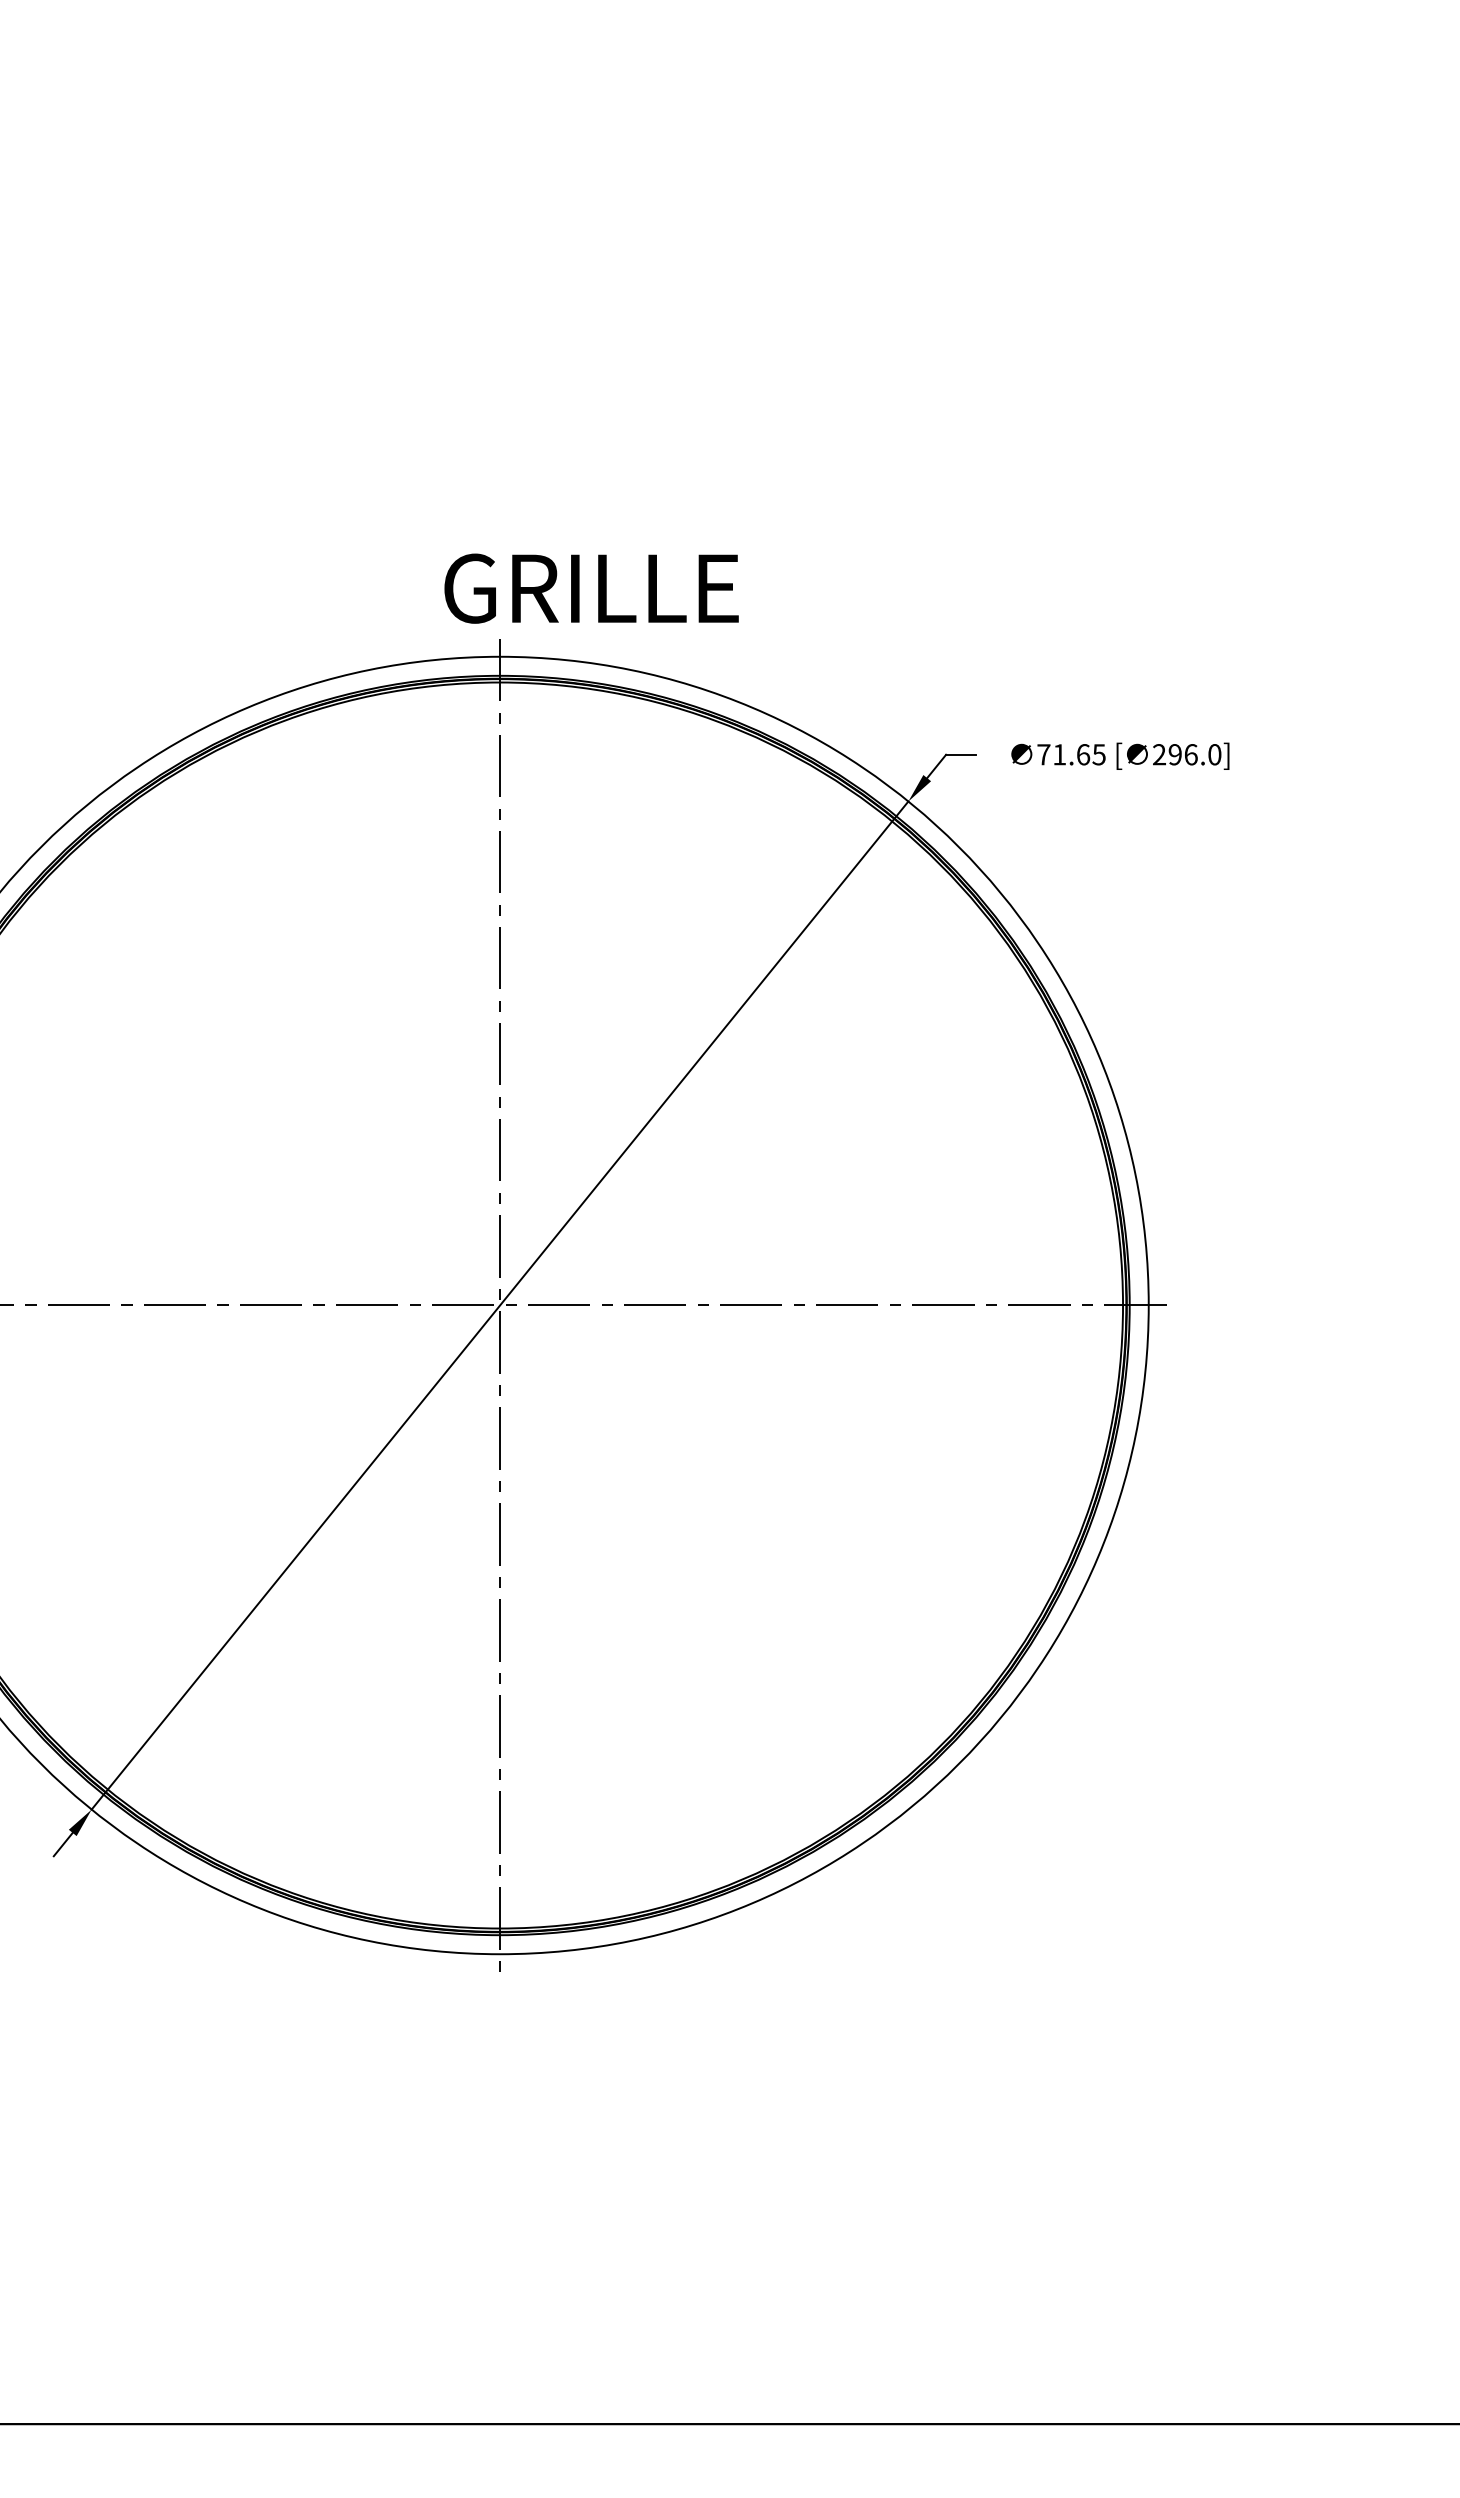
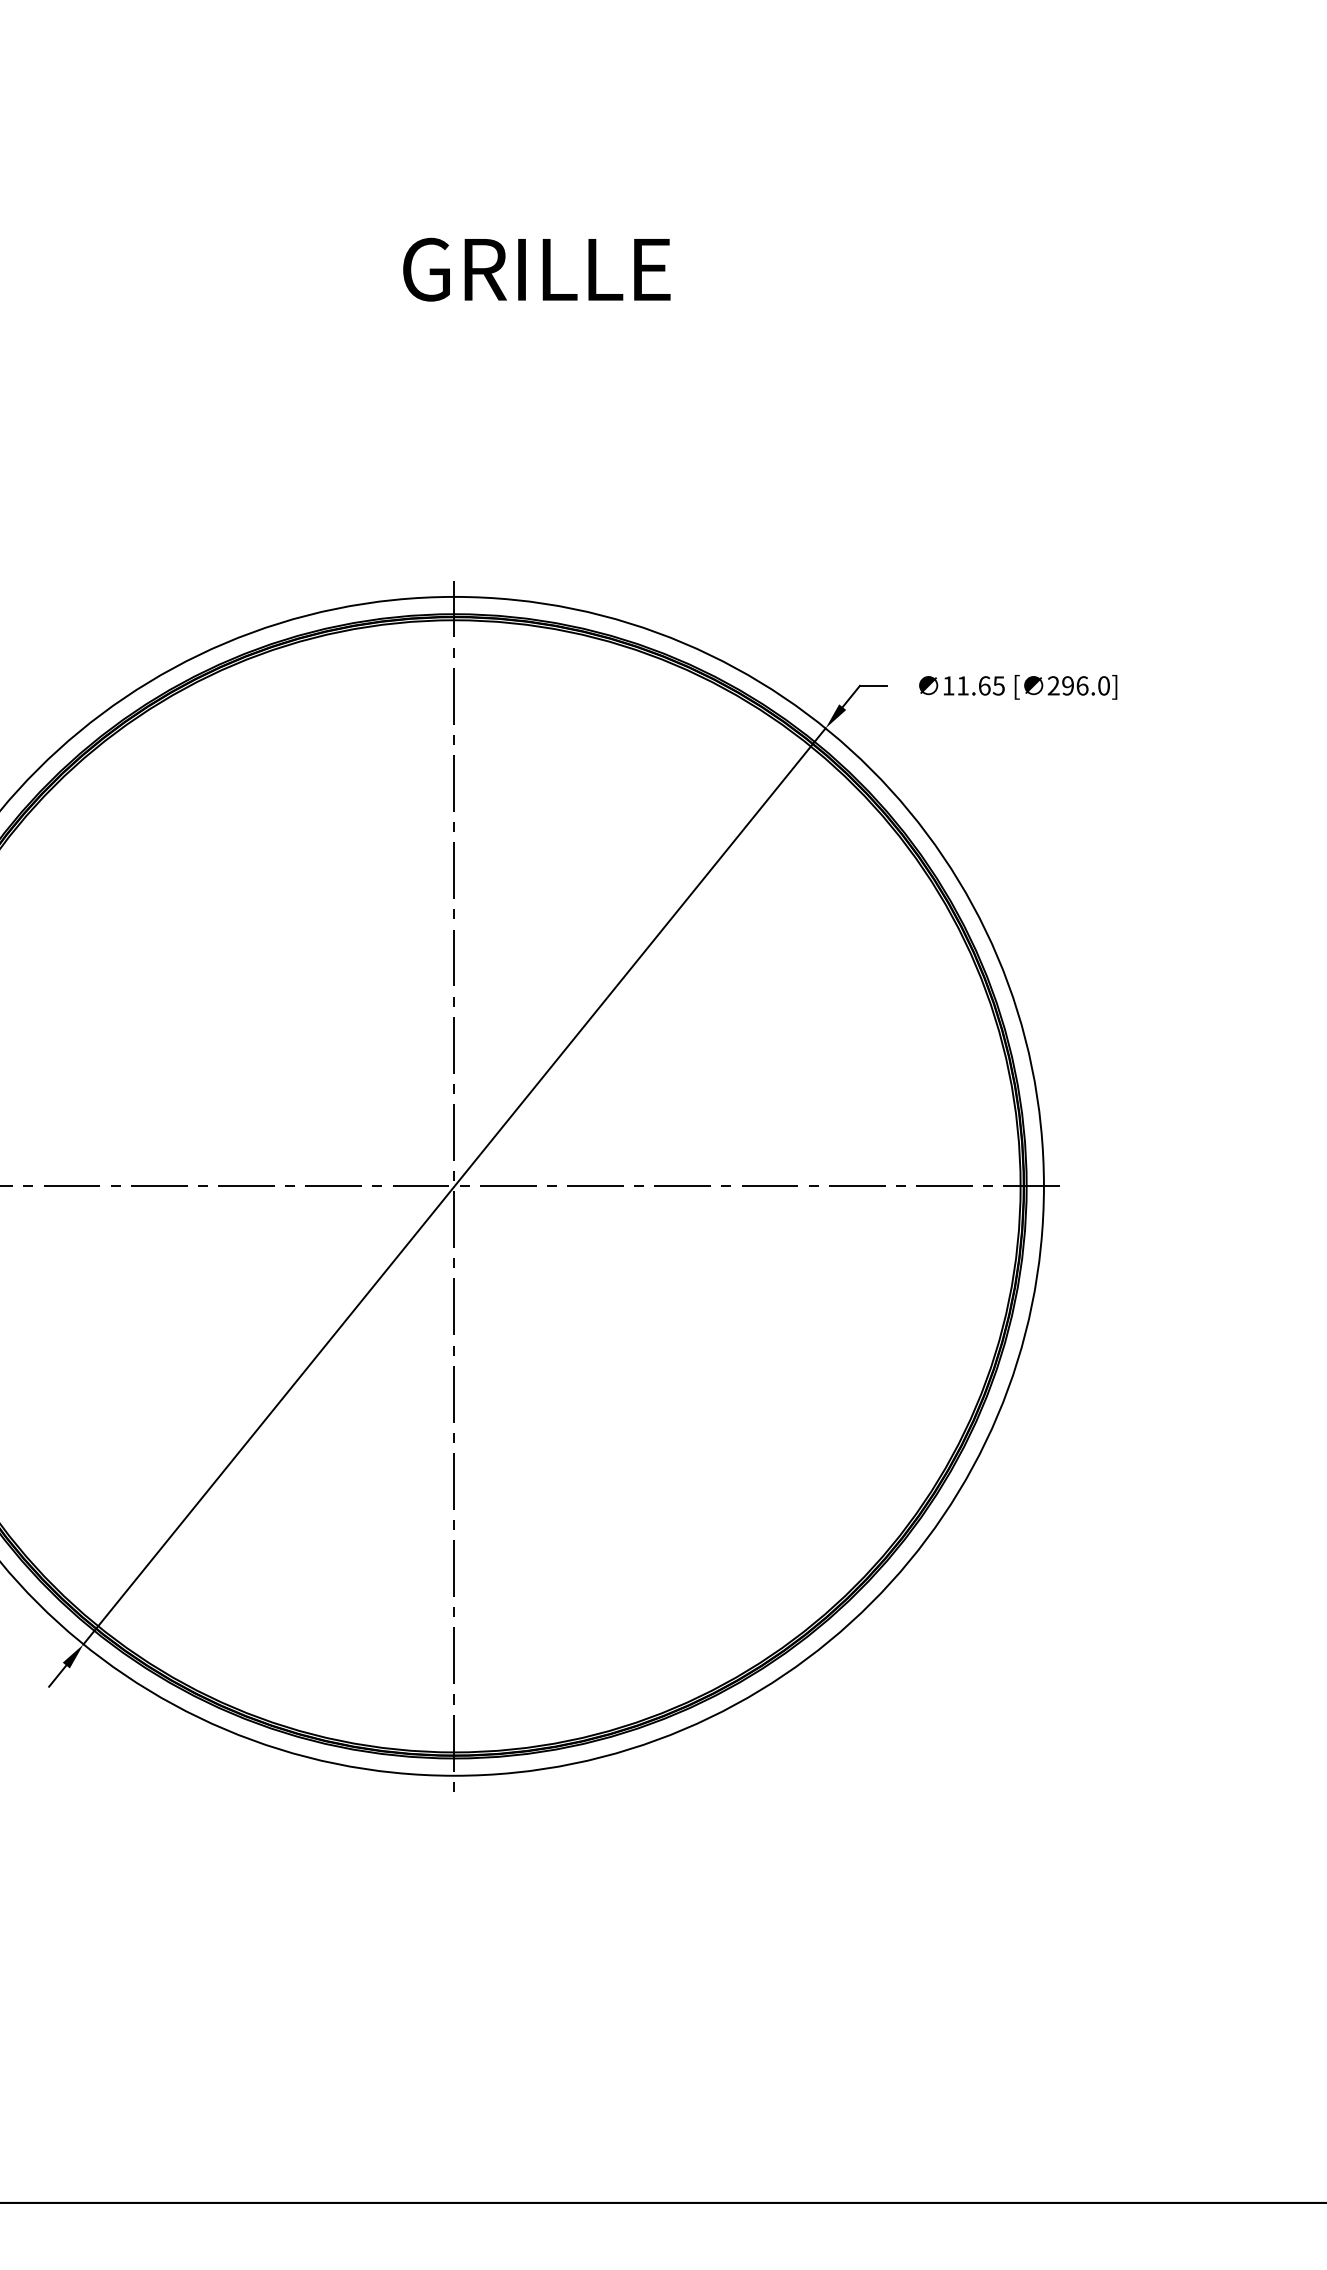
text: (591, 588) -> (536, 269), moved
text: (1043, 754) -> (948, 685), 71.65 -> 11.65

